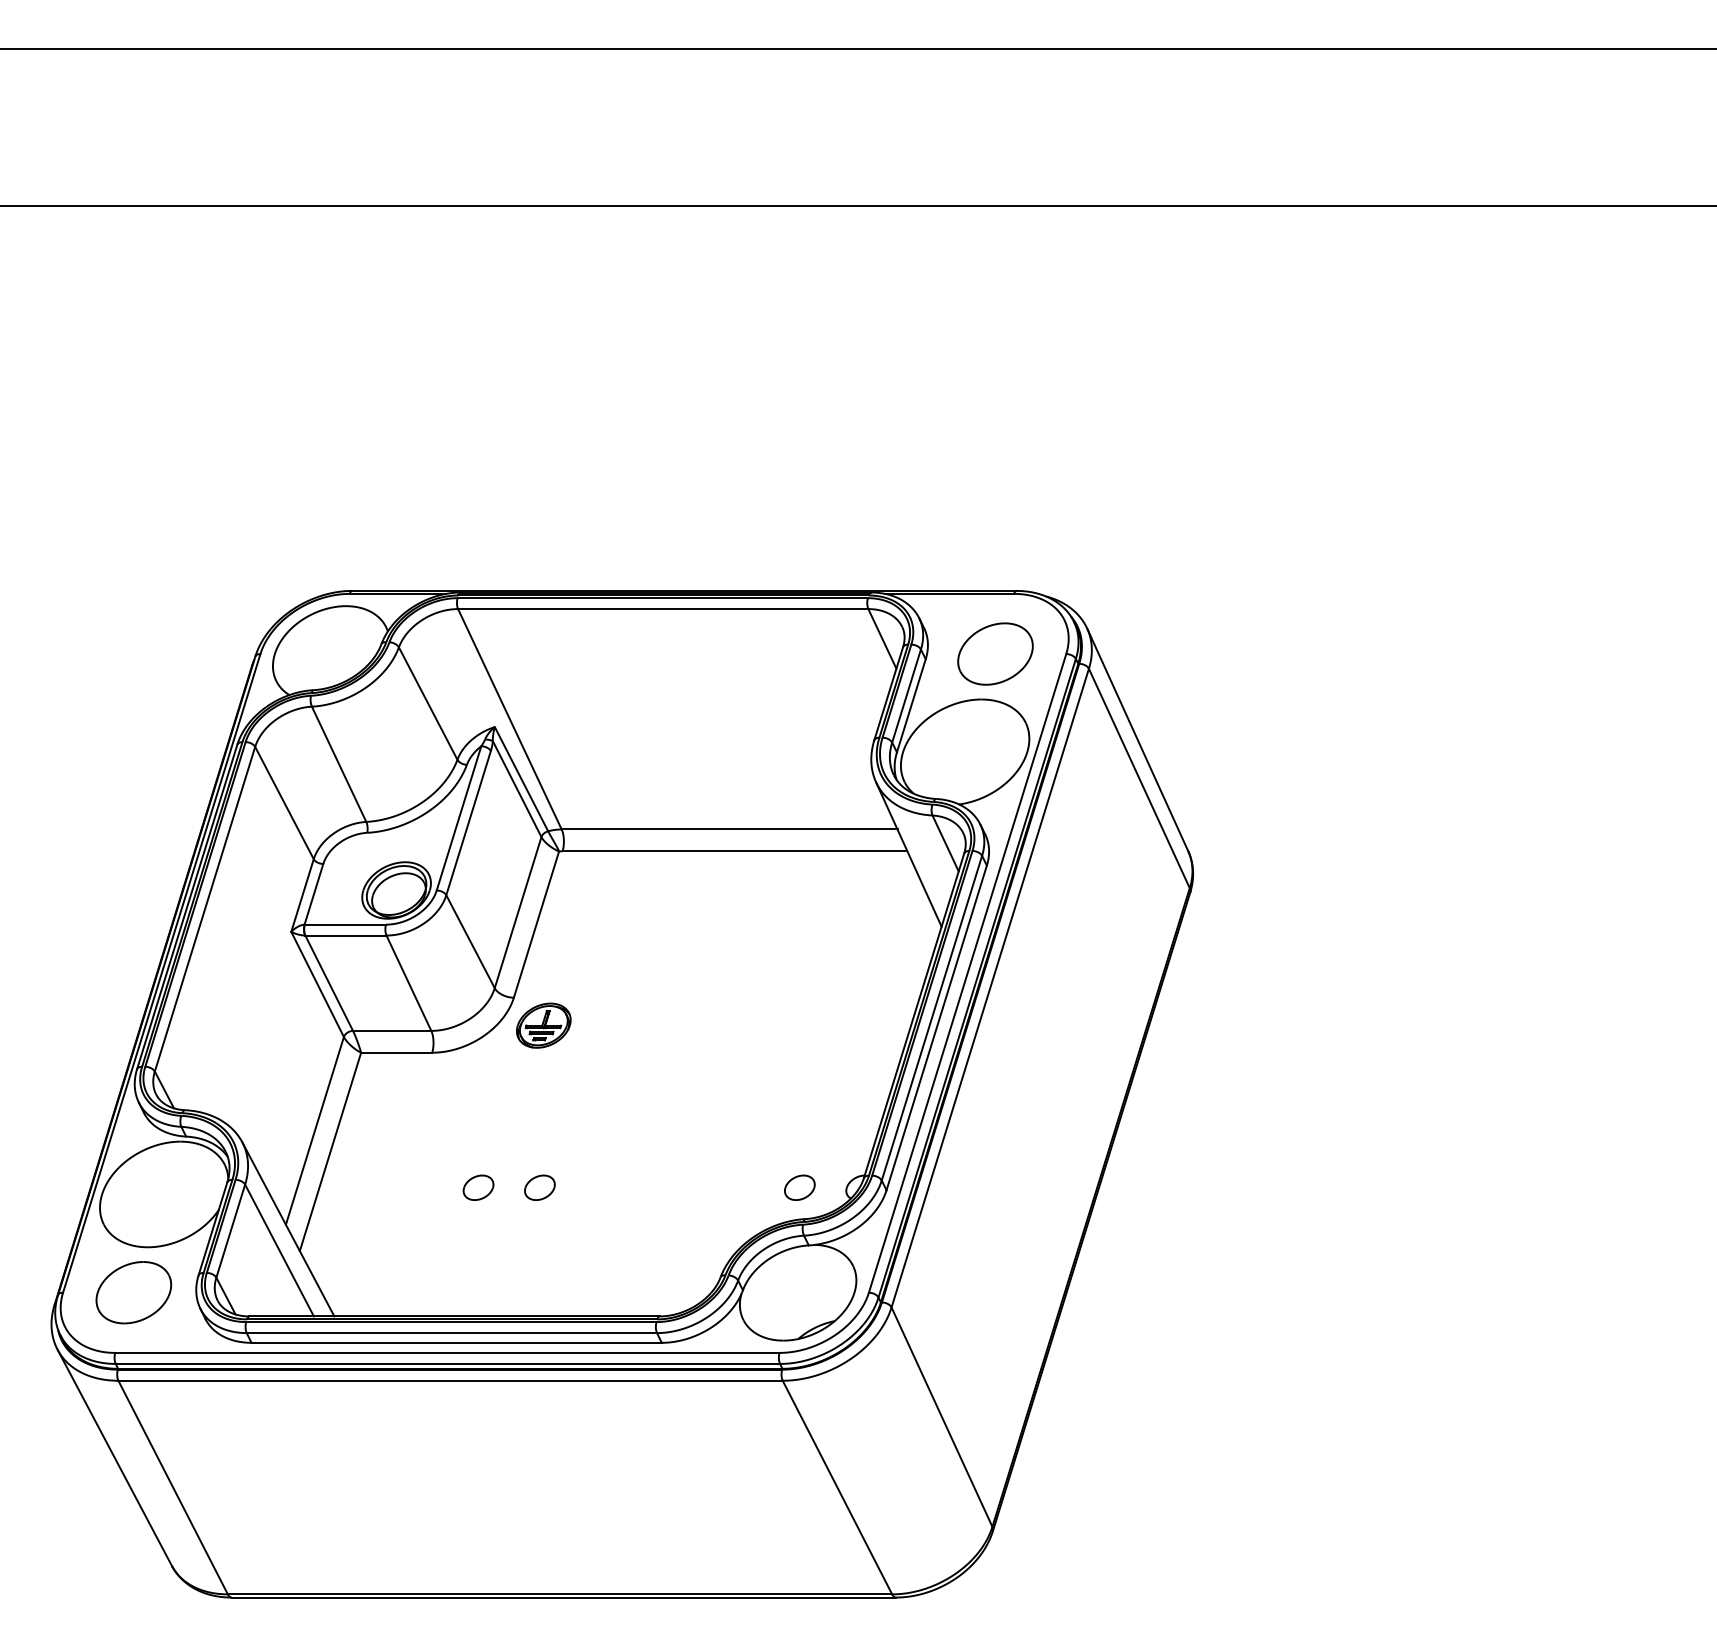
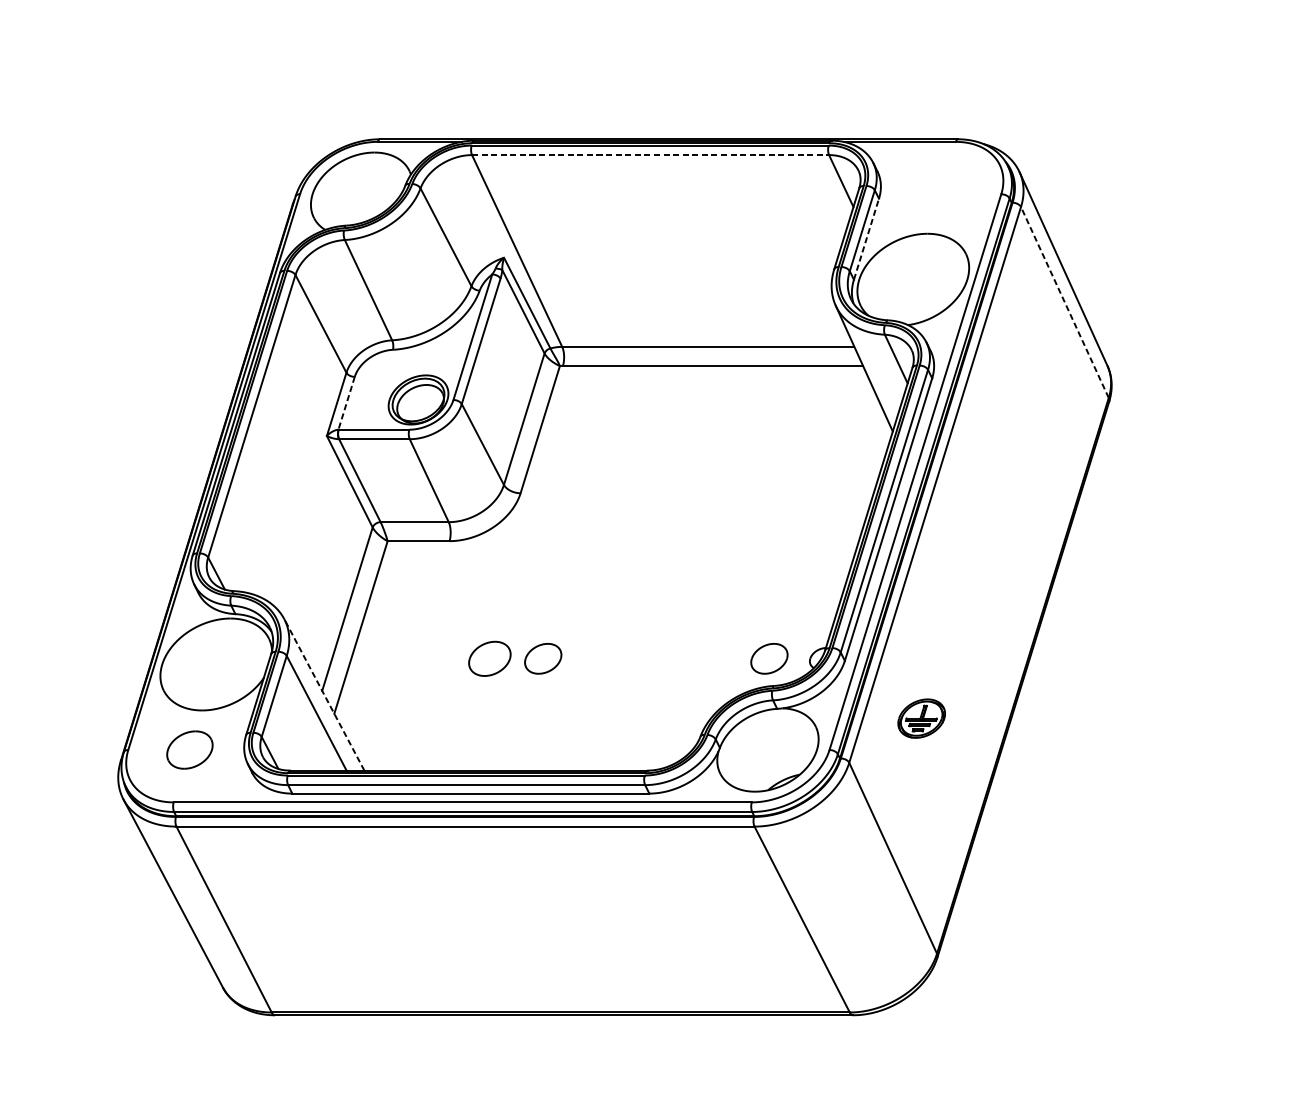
line: (663, 609) -> (650, 155), solid -> dashed
part: (995, 653) -> (939, 193), removed
line: (911, 705) -> (866, 239), solid -> dashed
line: (1139, 778) -> (1065, 302), solid -> dashed
line: (313, 894) -> (346, 403), solid -> dashed
part: (543, 1025) -> (921, 718), moved
part: (478, 1187) -> (489, 658), size x1.6
part: (539, 1187) -> (542, 658), size x1.4
part: (799, 1187) -> (769, 658), size x1.4
line: (288, 1228) -> (324, 694), solid -> dashed
part: (133, 1292) -> (189, 749), size x0.7

